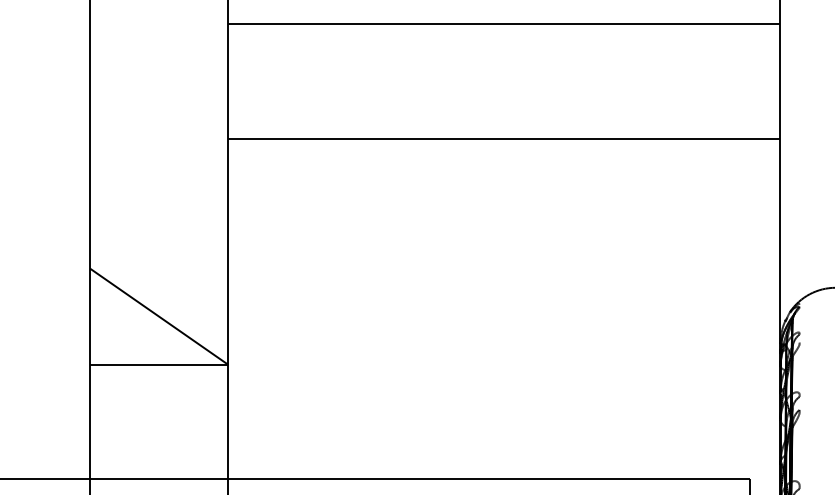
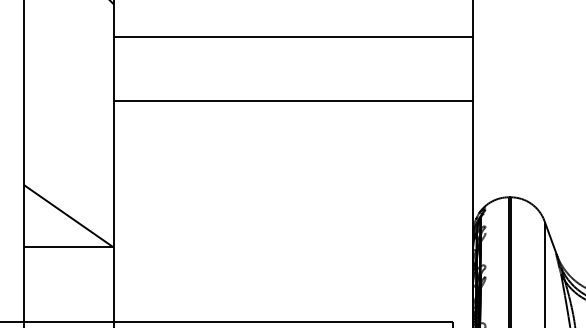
line: (503, 23) -> (292, 36), moved

